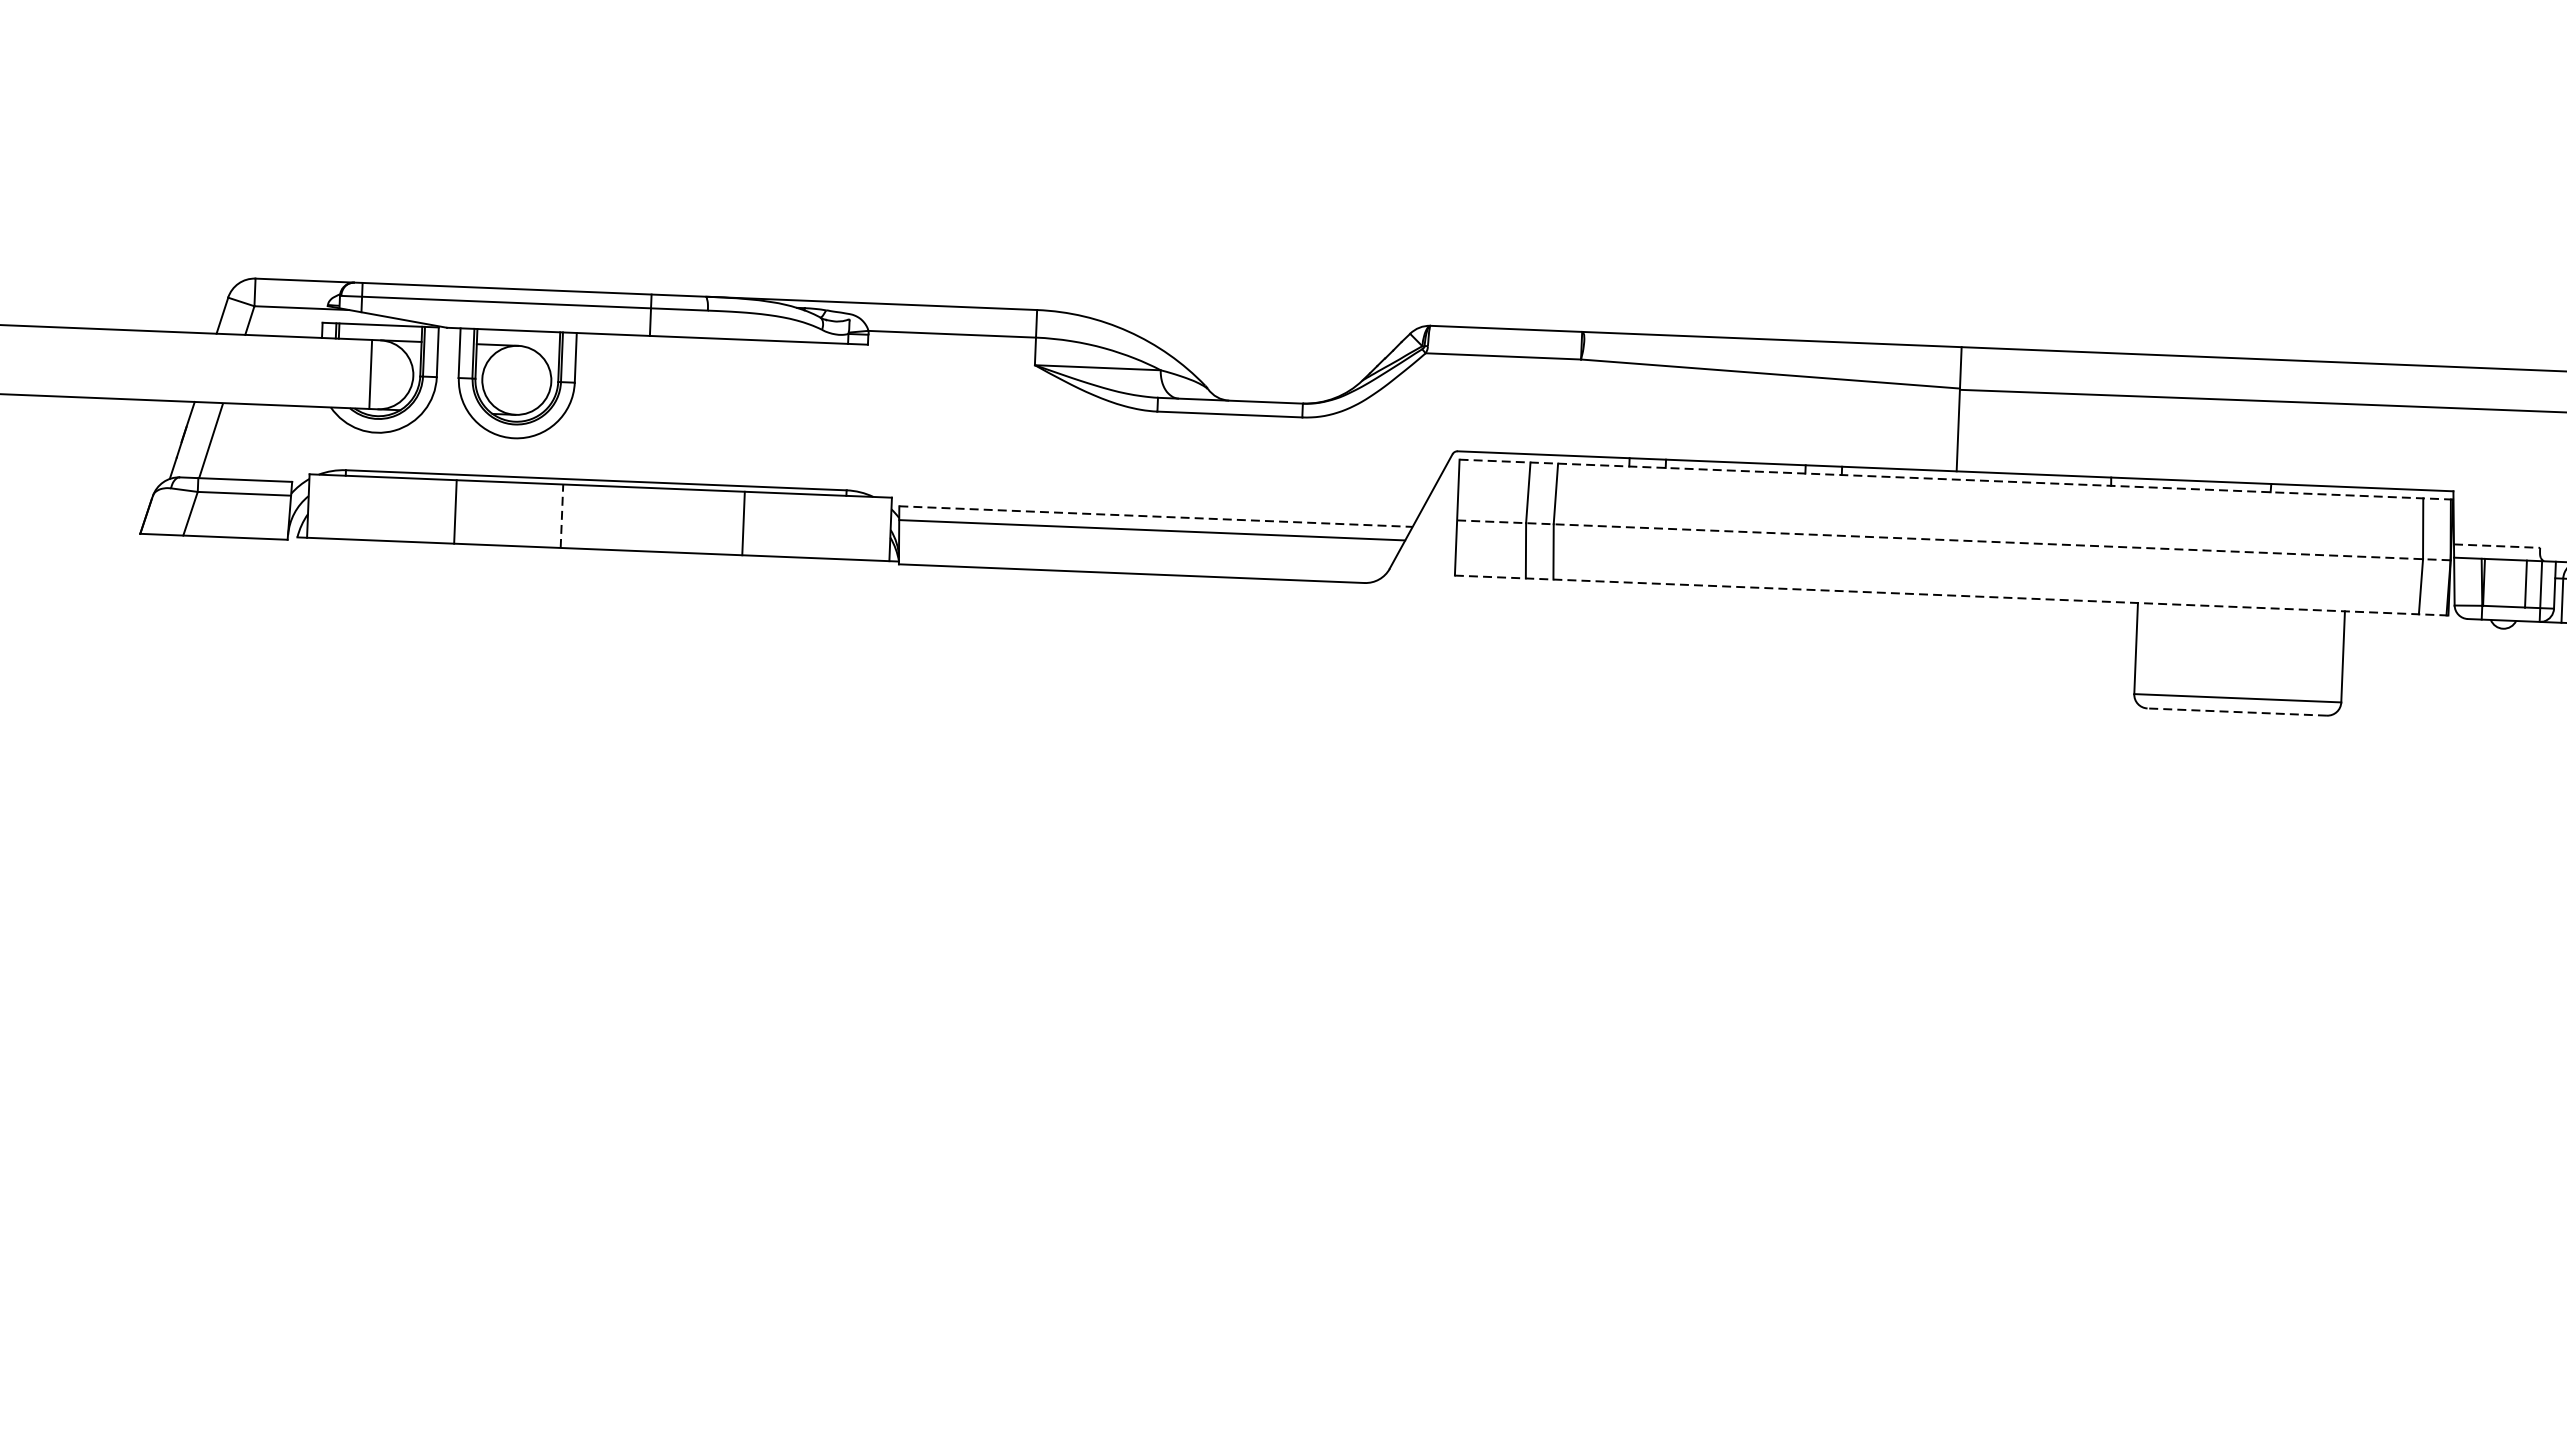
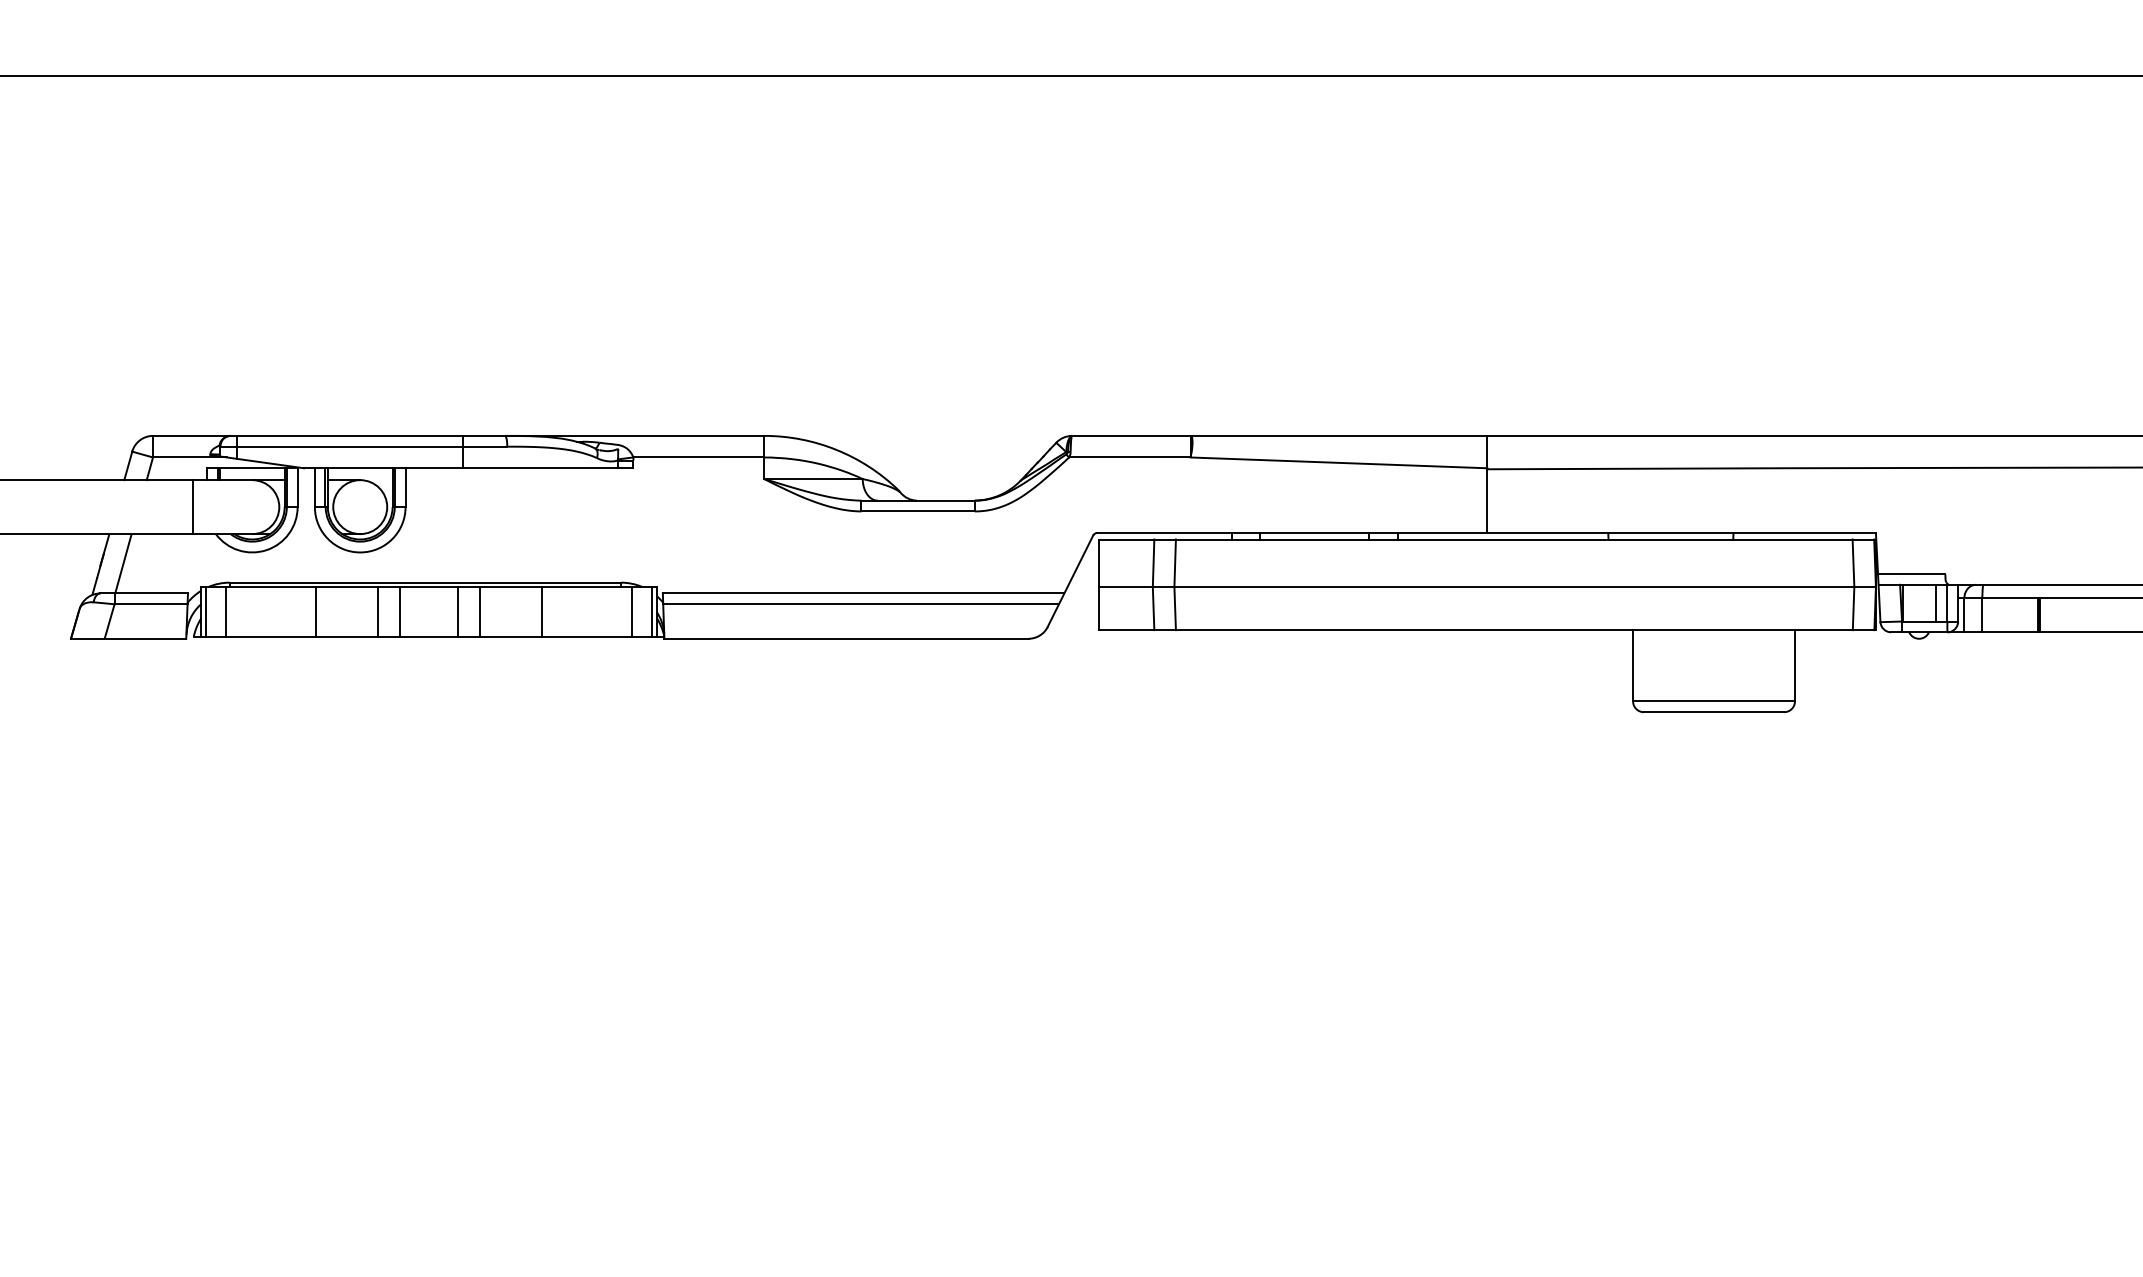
line: (370, 374) -> (192, 507), moved
line: (1956, 479) -> (1487, 539), dashed -> solid
line: (314, 505) -> (206, 611), added
line: (339, 506) -> (225, 611), added
line: (533, 514) -> (377, 611), added
line: (561, 515) -> (399, 611), dashed -> solid
line: (1155, 516) -> (863, 593), dashed -> solid
line: (637, 518) -> (458, 611), added
line: (665, 519) -> (480, 611), added
line: (859, 527) -> (632, 611), added
line: (885, 528) -> (652, 611), added
line: (1954, 539) -> (1487, 586), dashed -> solid
line: (2496, 546) -> (1911, 574), dashed -> solid
line: (1951, 595) -> (1487, 630), dashed -> solid
line: (2236, 712) -> (1713, 712), dashed -> solid

